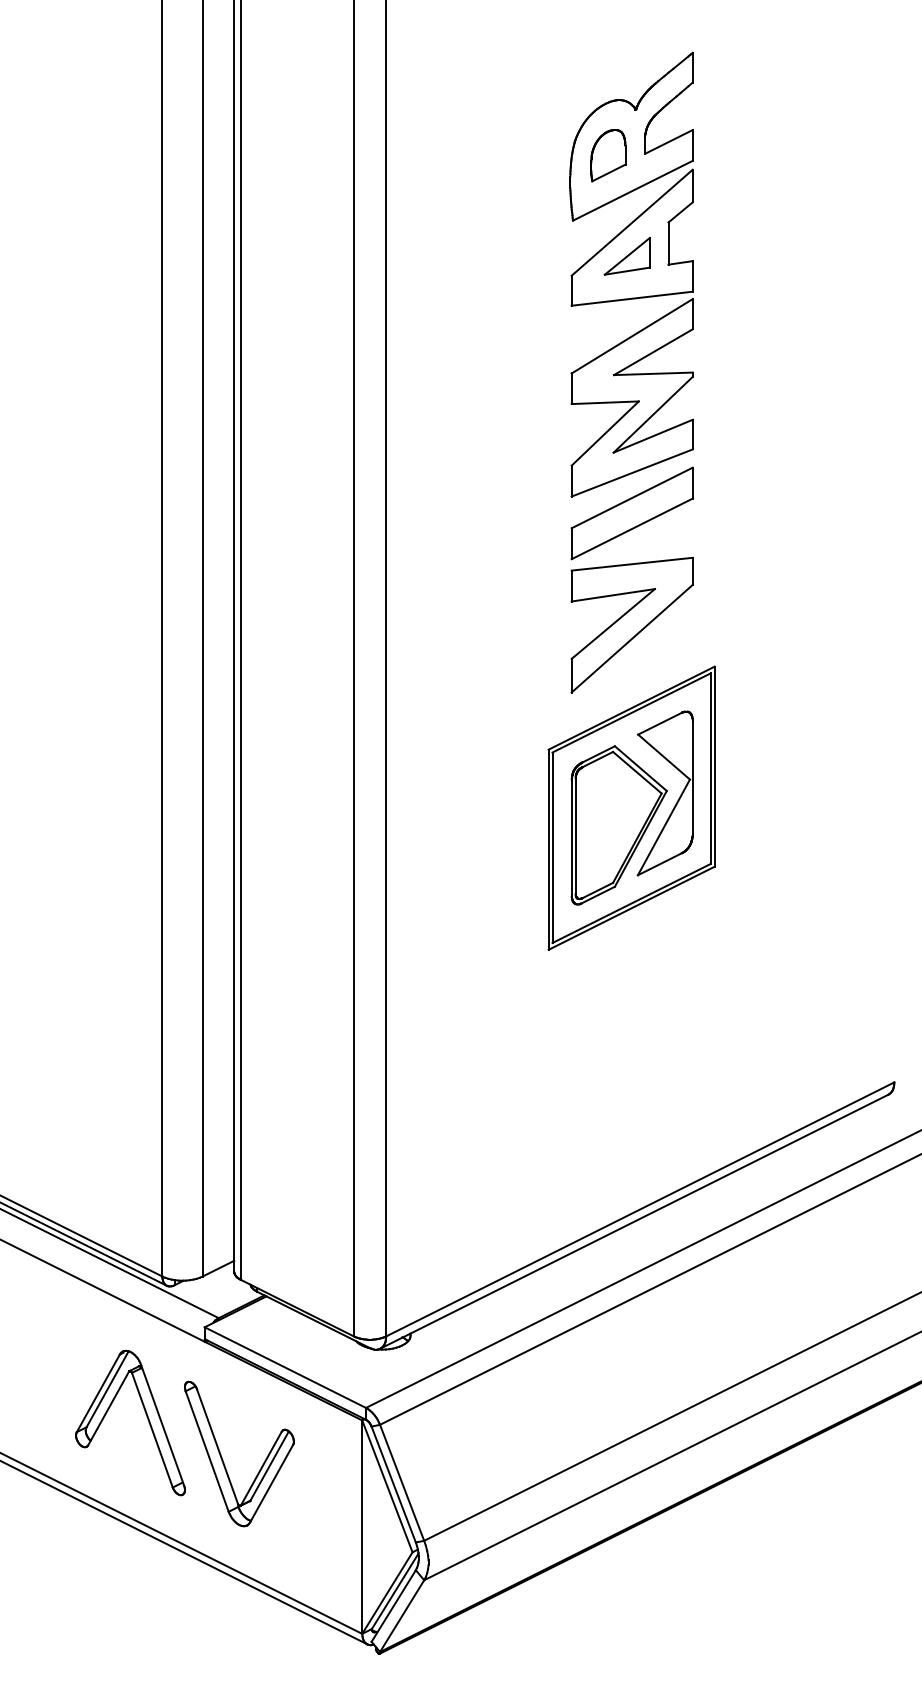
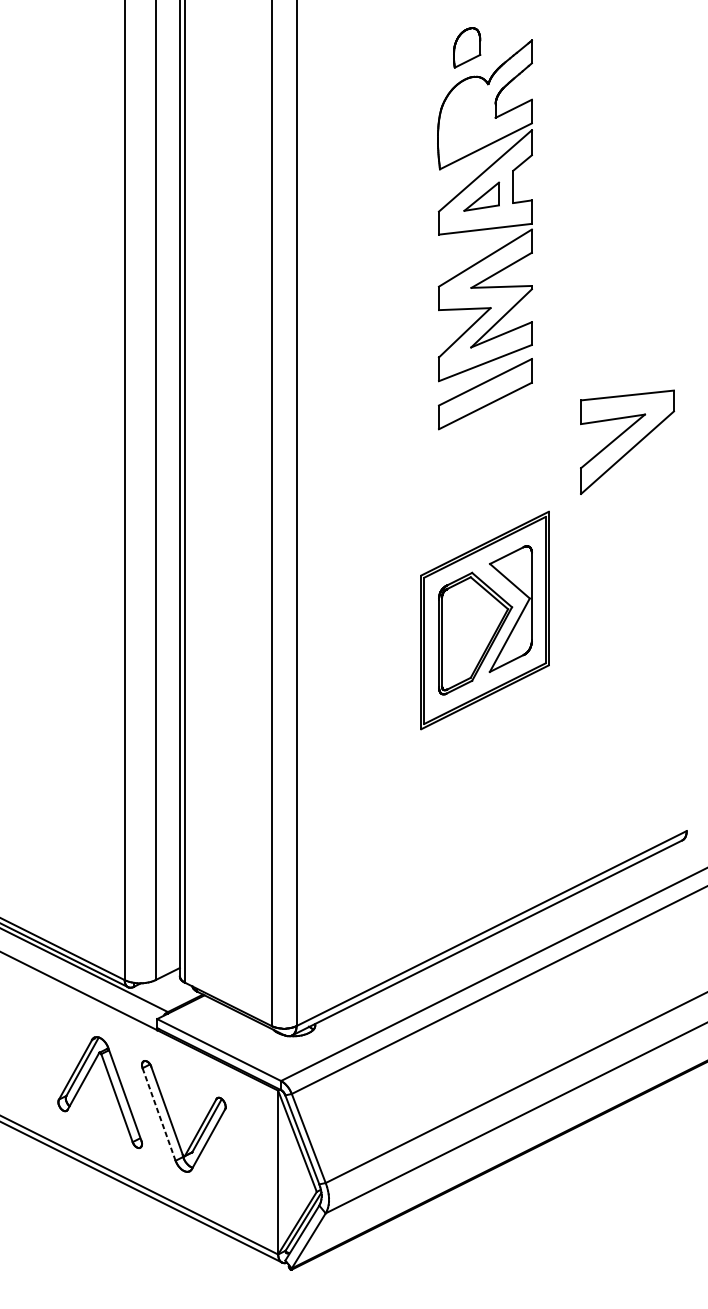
part: (608, 155) -> (467, 47), moved
part: (631, 624) -> (626, 441), moved
line: (207, 1451) -> (159, 1114), solid -> dashed

